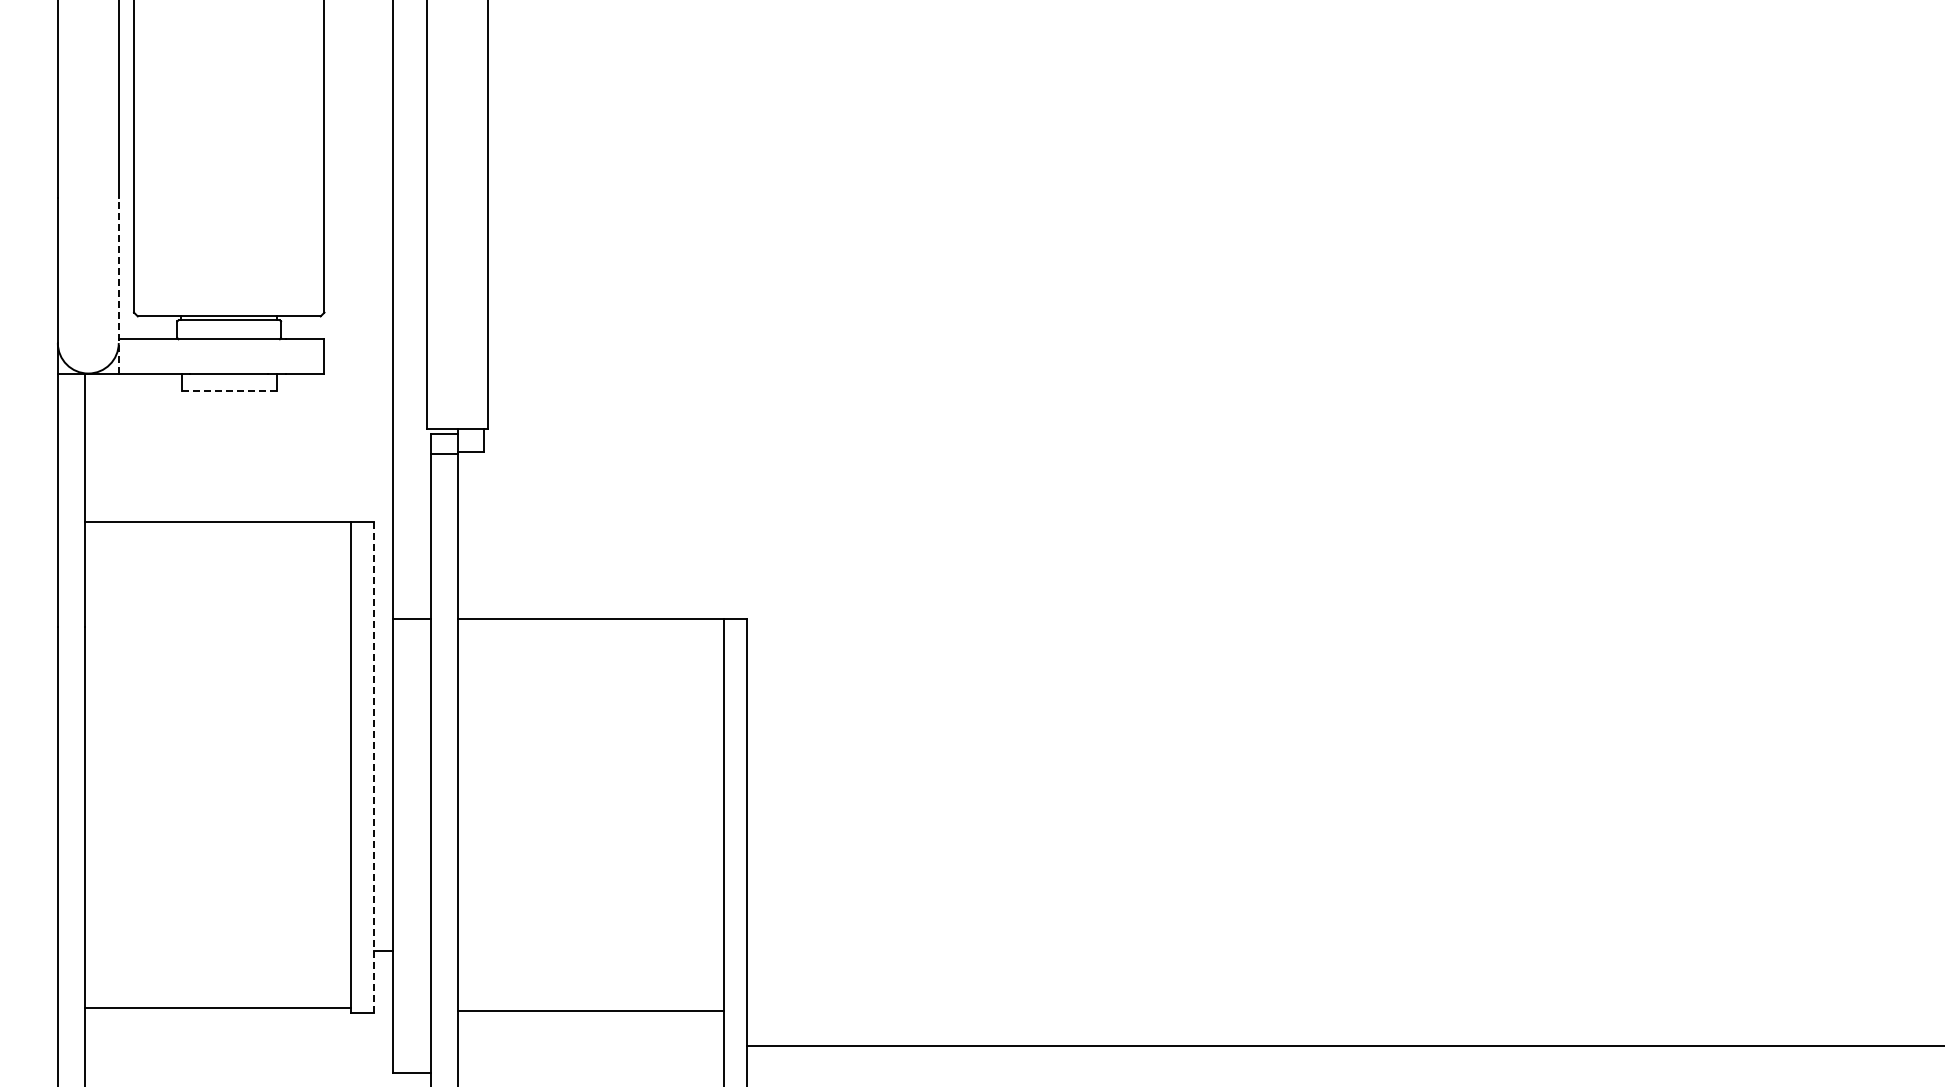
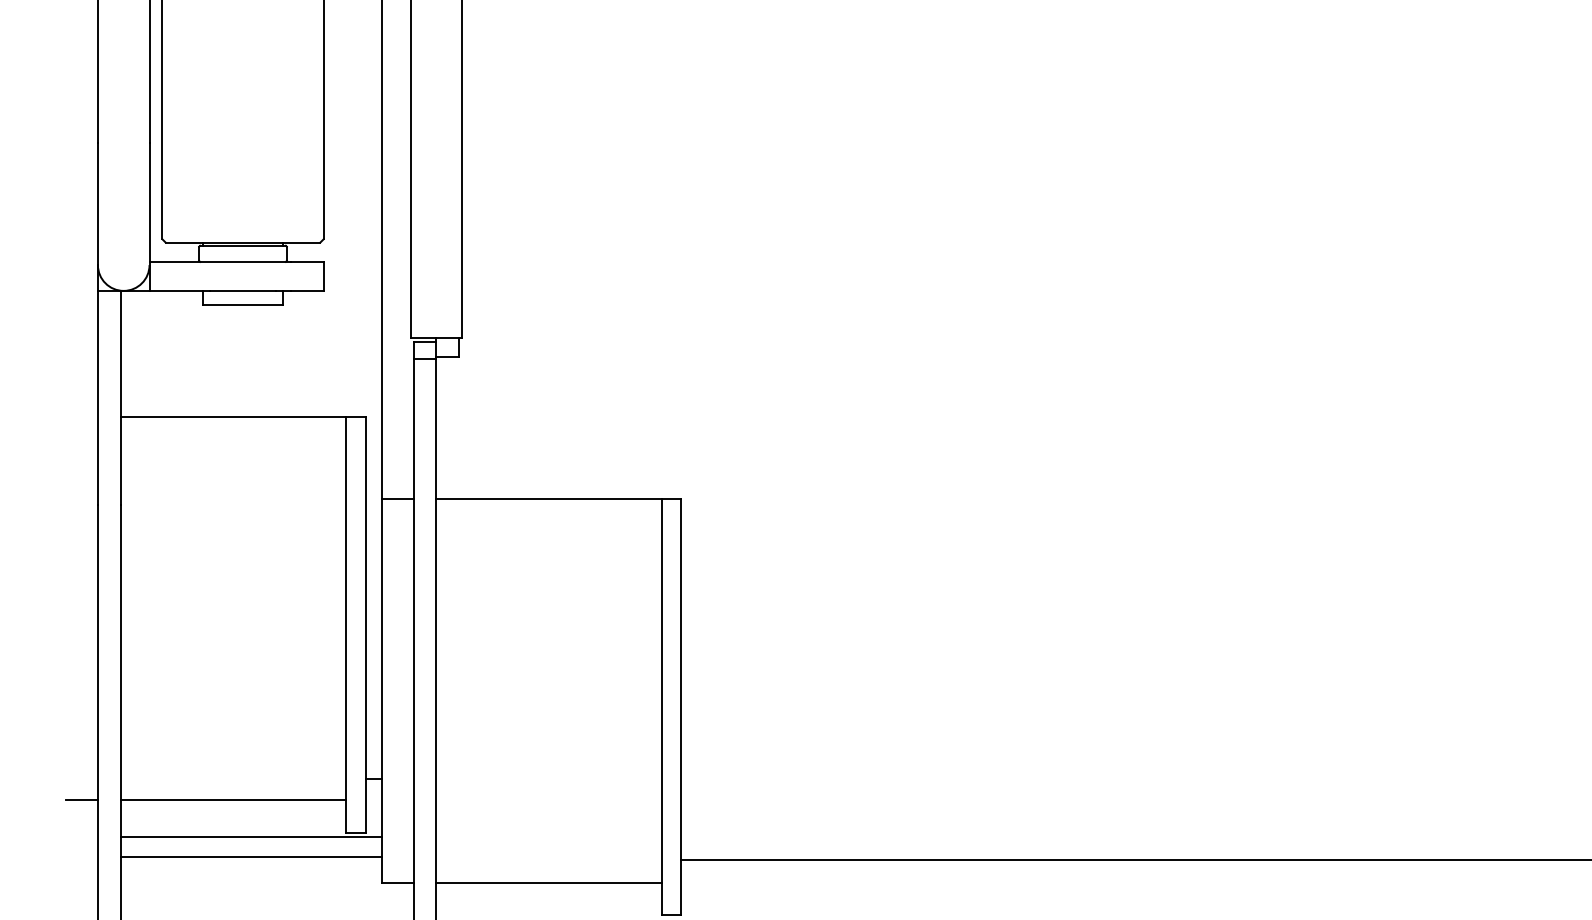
line: (118, 285) -> (149, 216), dashed -> solid
line: (229, 390) -> (243, 305), dashed -> solid
line: (373, 767) -> (365, 624), dashed -> solid
line: (38, 975) -> (81, 800), added
line: (217, 1008) -> (233, 800), moved
line: (590, 1010) -> (548, 882), moved
line: (238, 1019) -> (250, 837), added
line: (238, 1042) -> (250, 857), added

